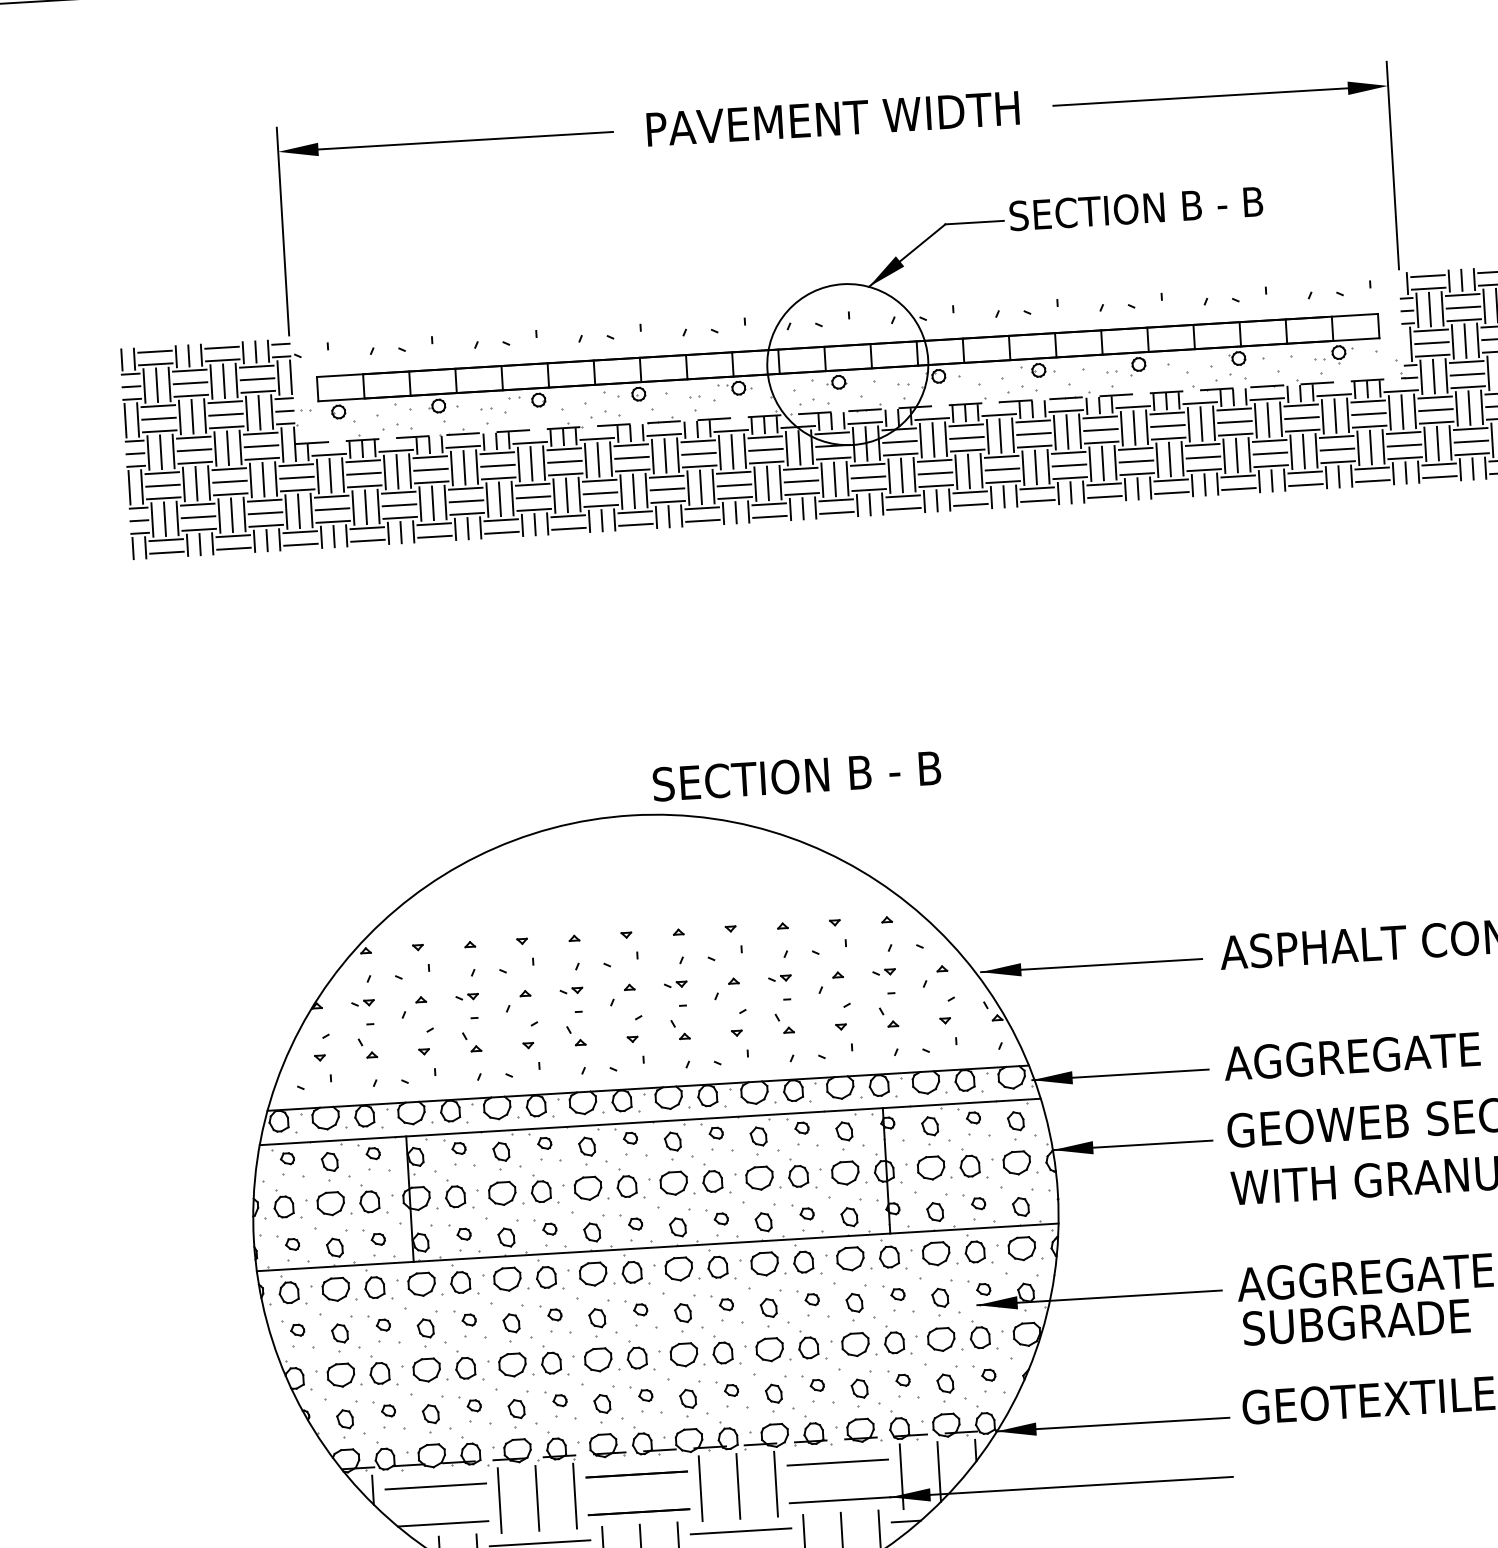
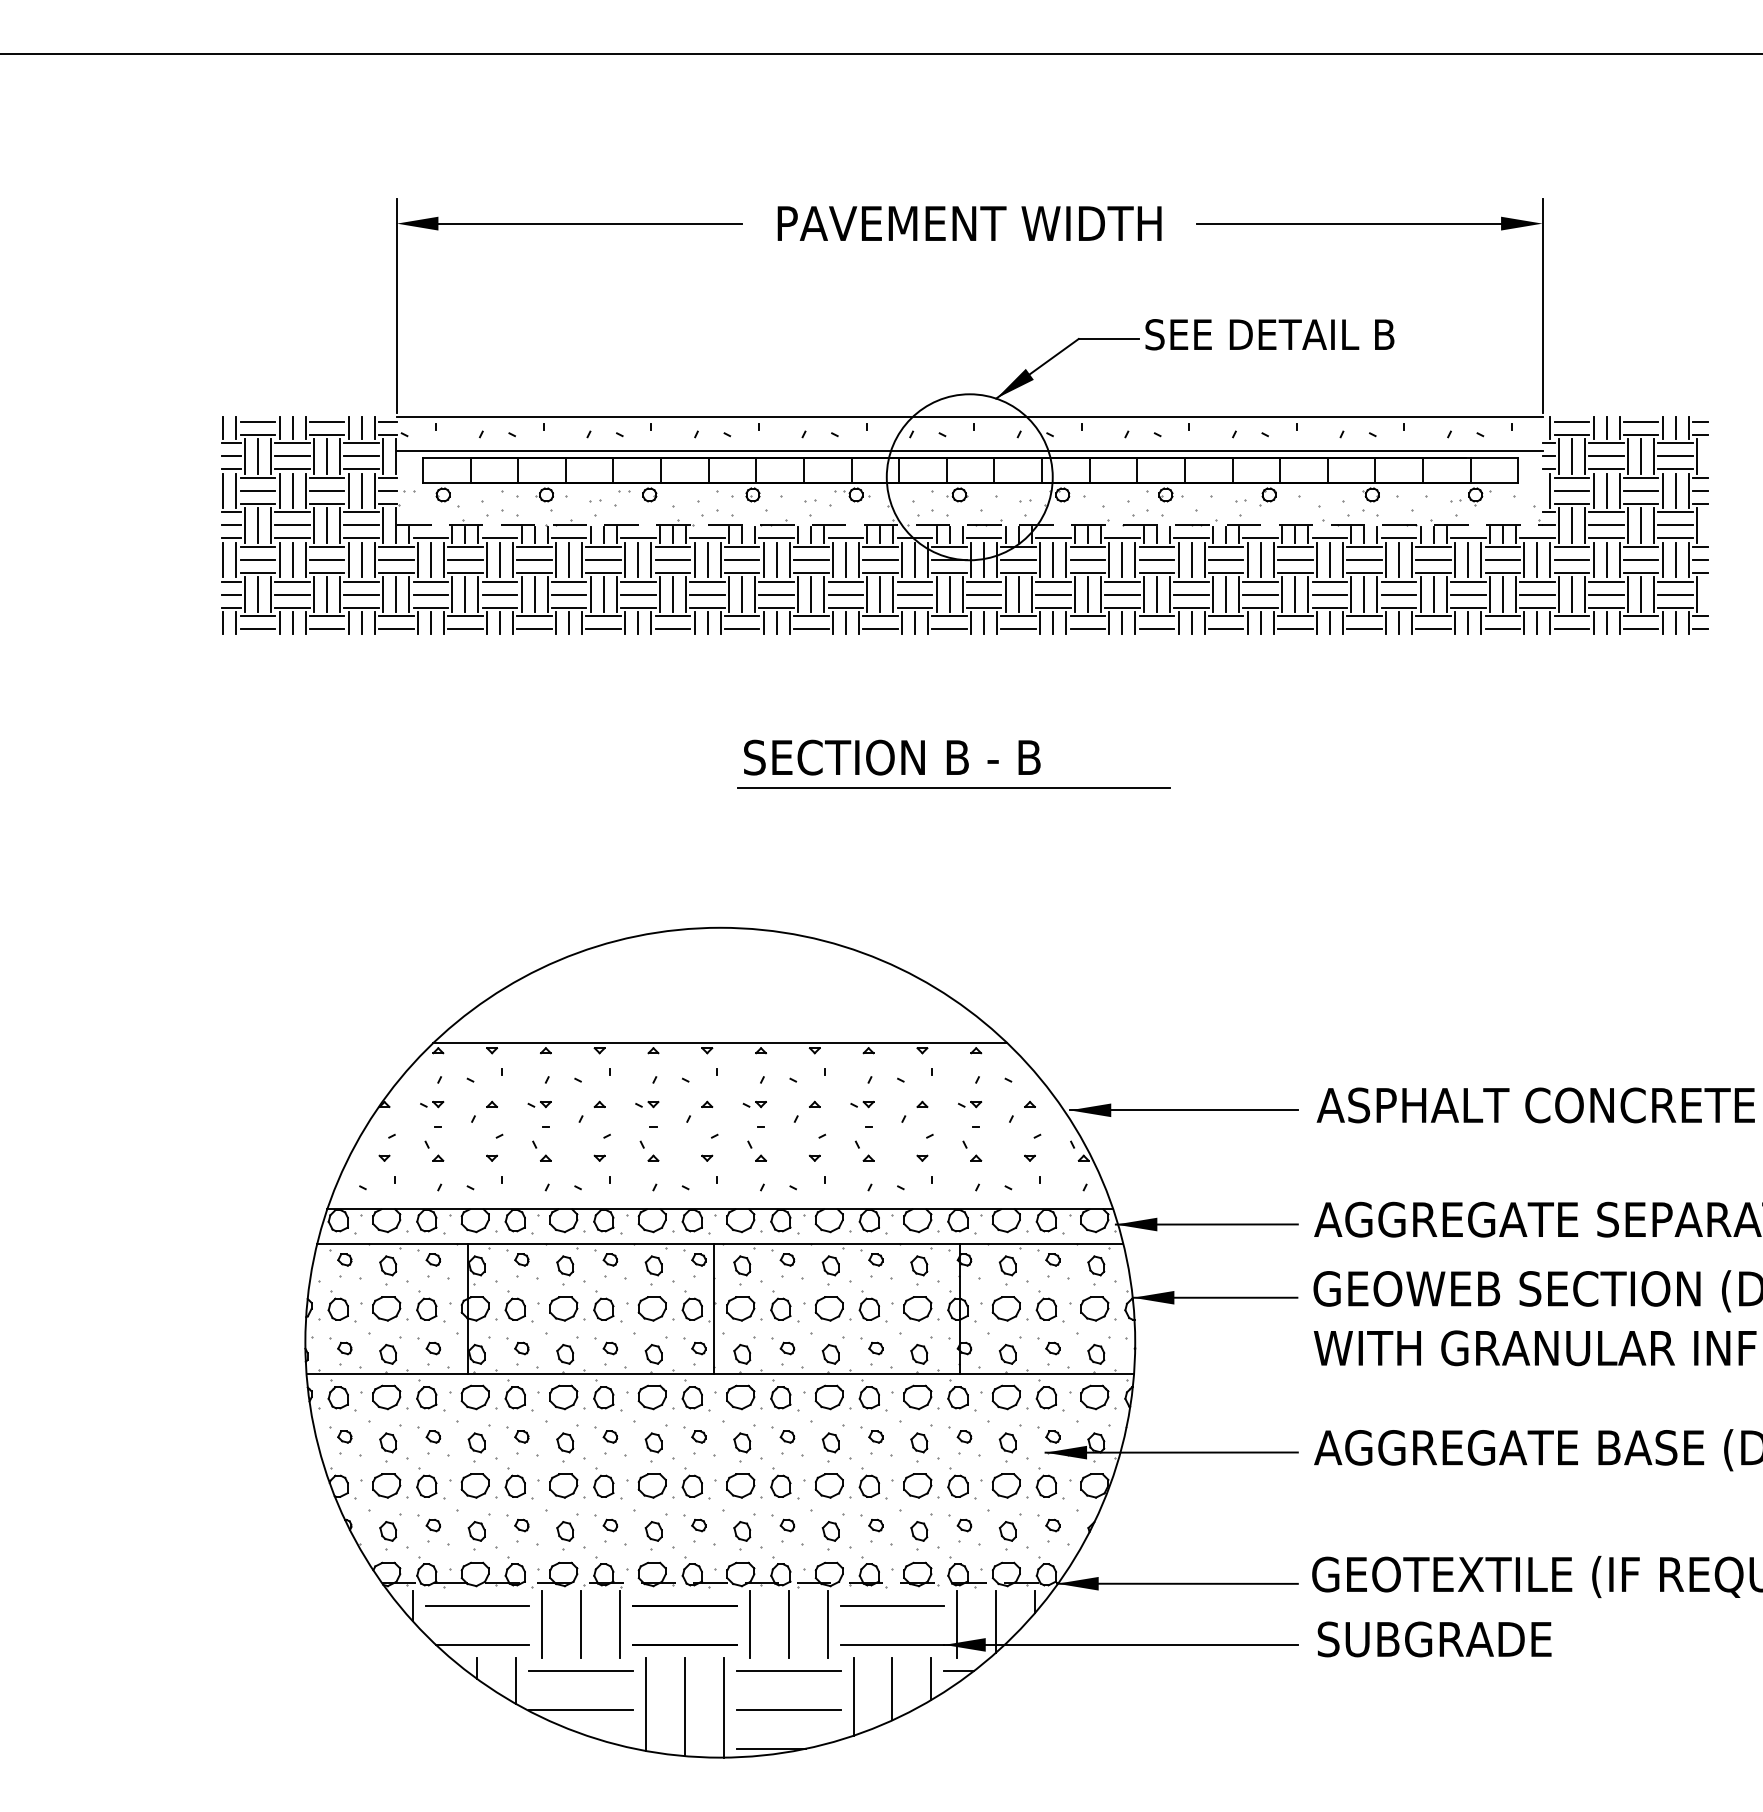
text: (1159, 207) -> (1299, 334), SECTION B - B -> SEE DETAIL B
line: (844, 306) -> (969, 417), added
line: (846, 338) -> (969, 450), added
line: (849, 666) -> (953, 787), added
text: (797, 776) -> (892, 757), moved
line: (638, 926) -> (720, 1042), added
line: (648, 1184) -> (714, 1308), added
text: (1356, 1322) -> (1434, 1639), moved

